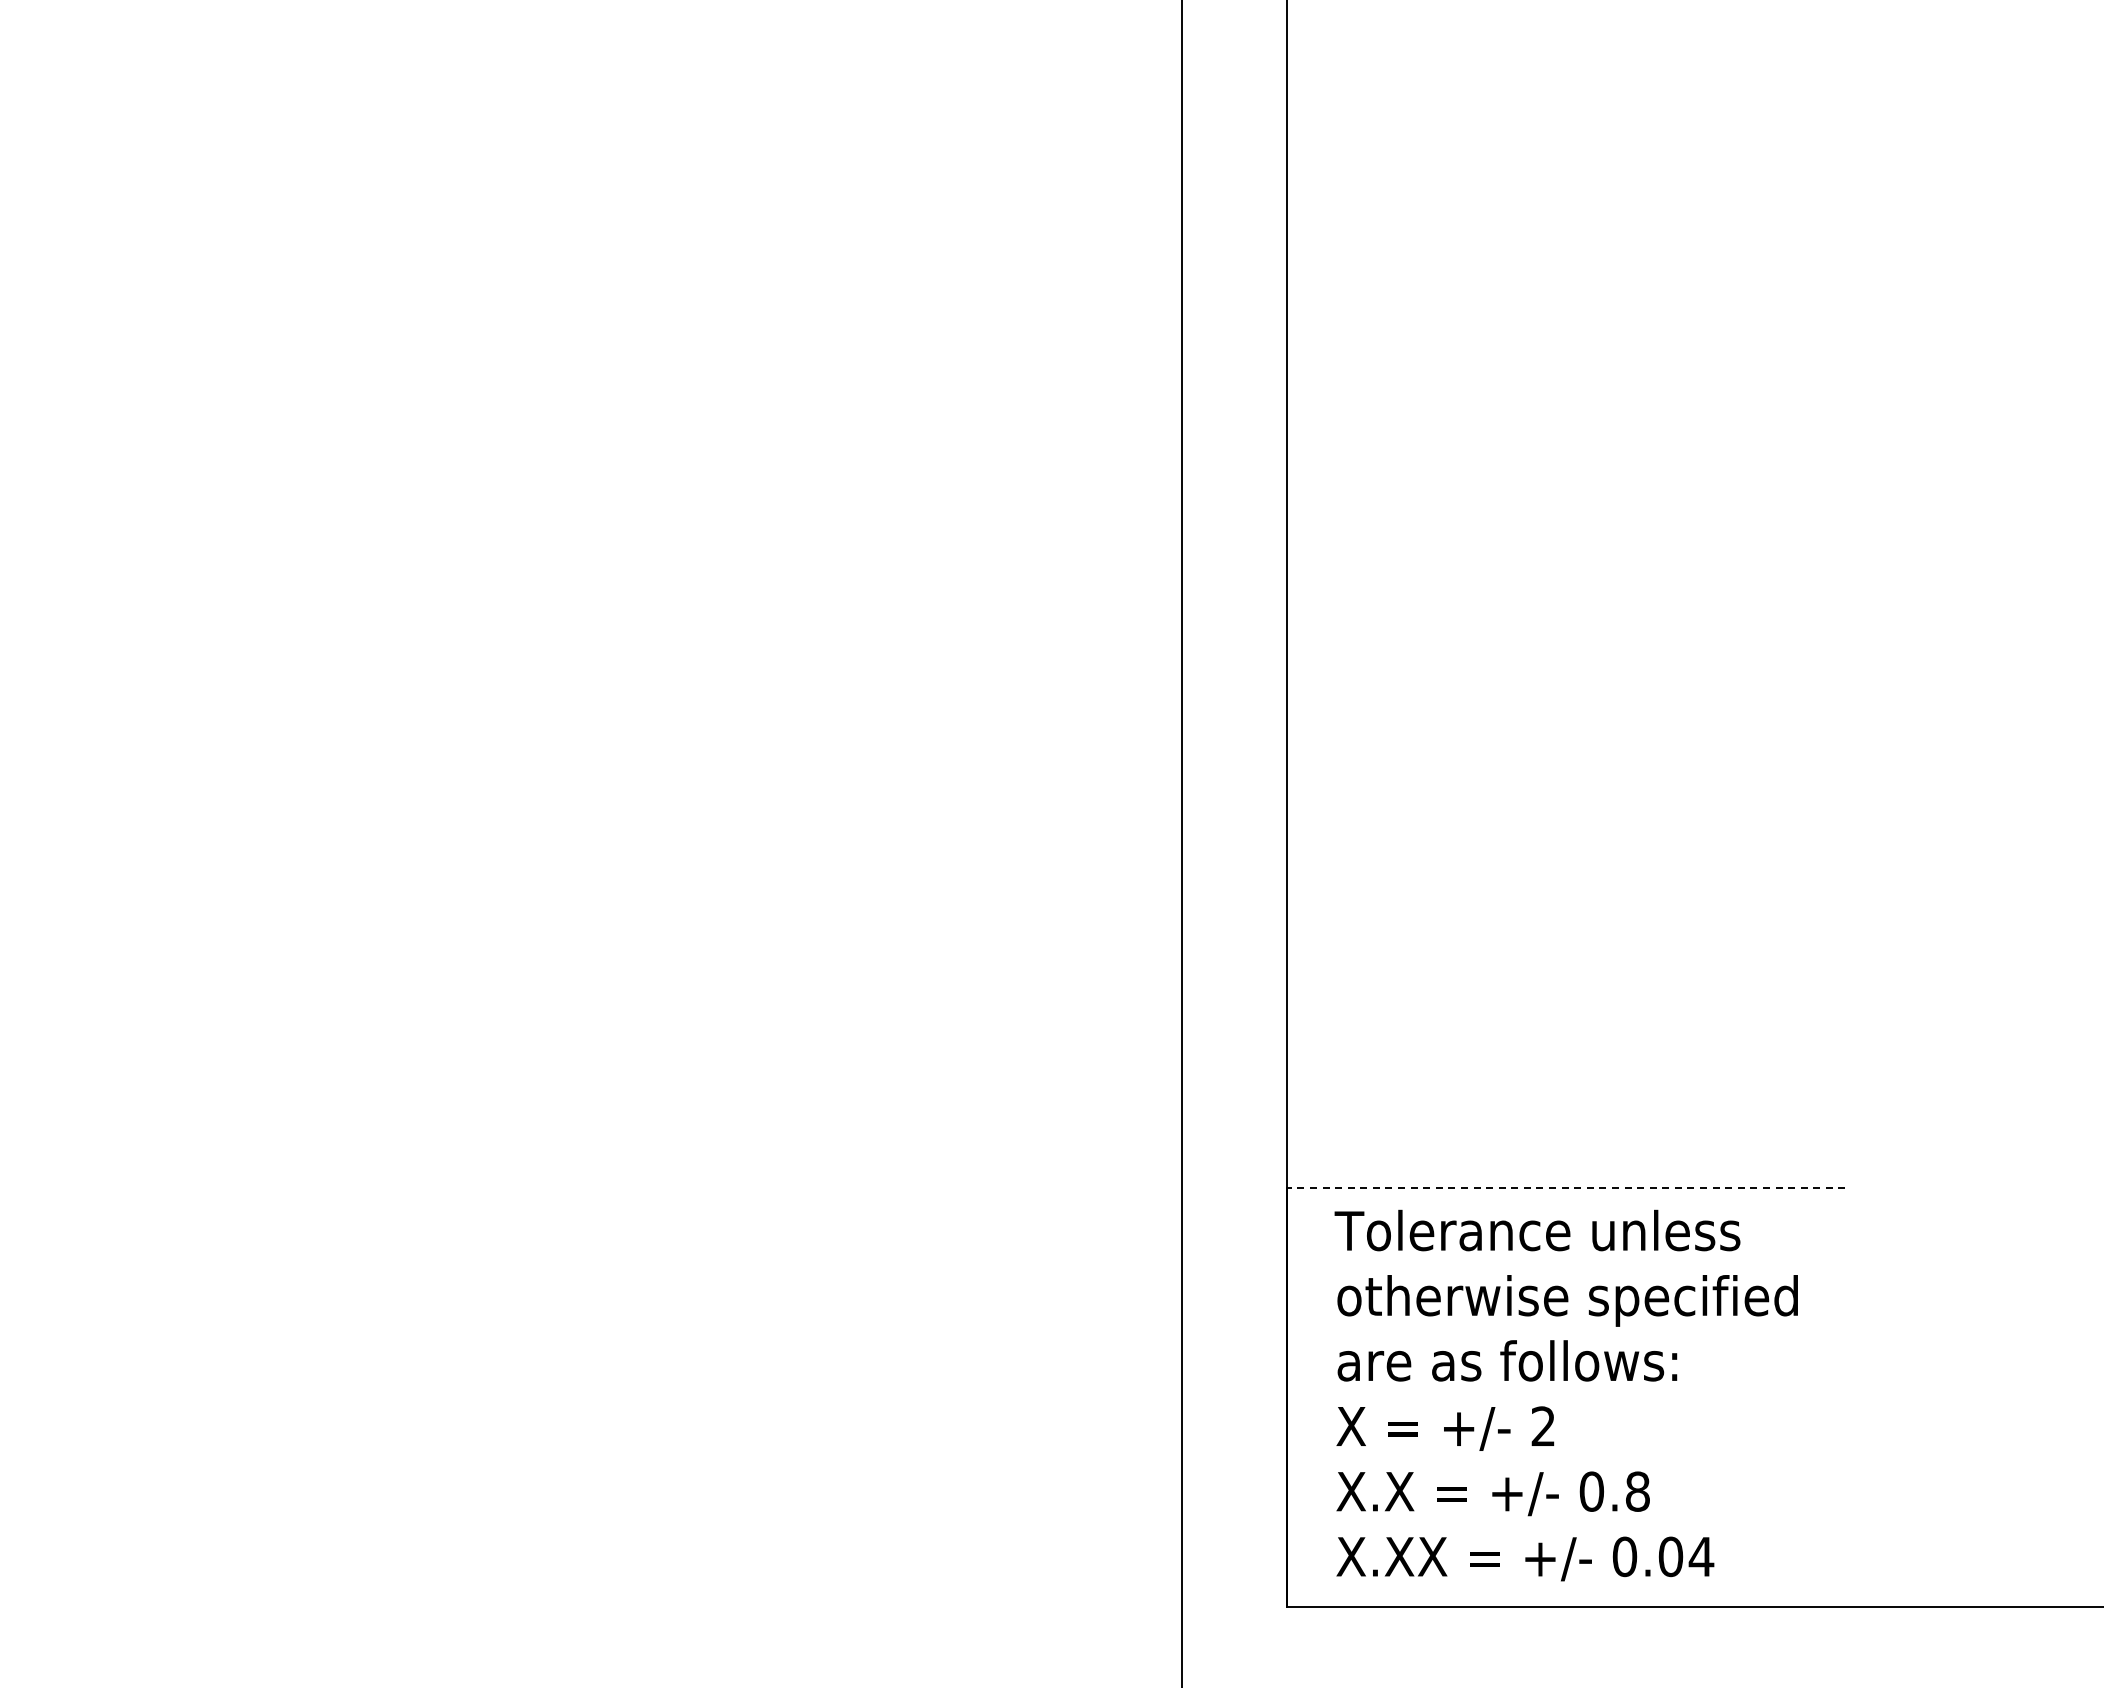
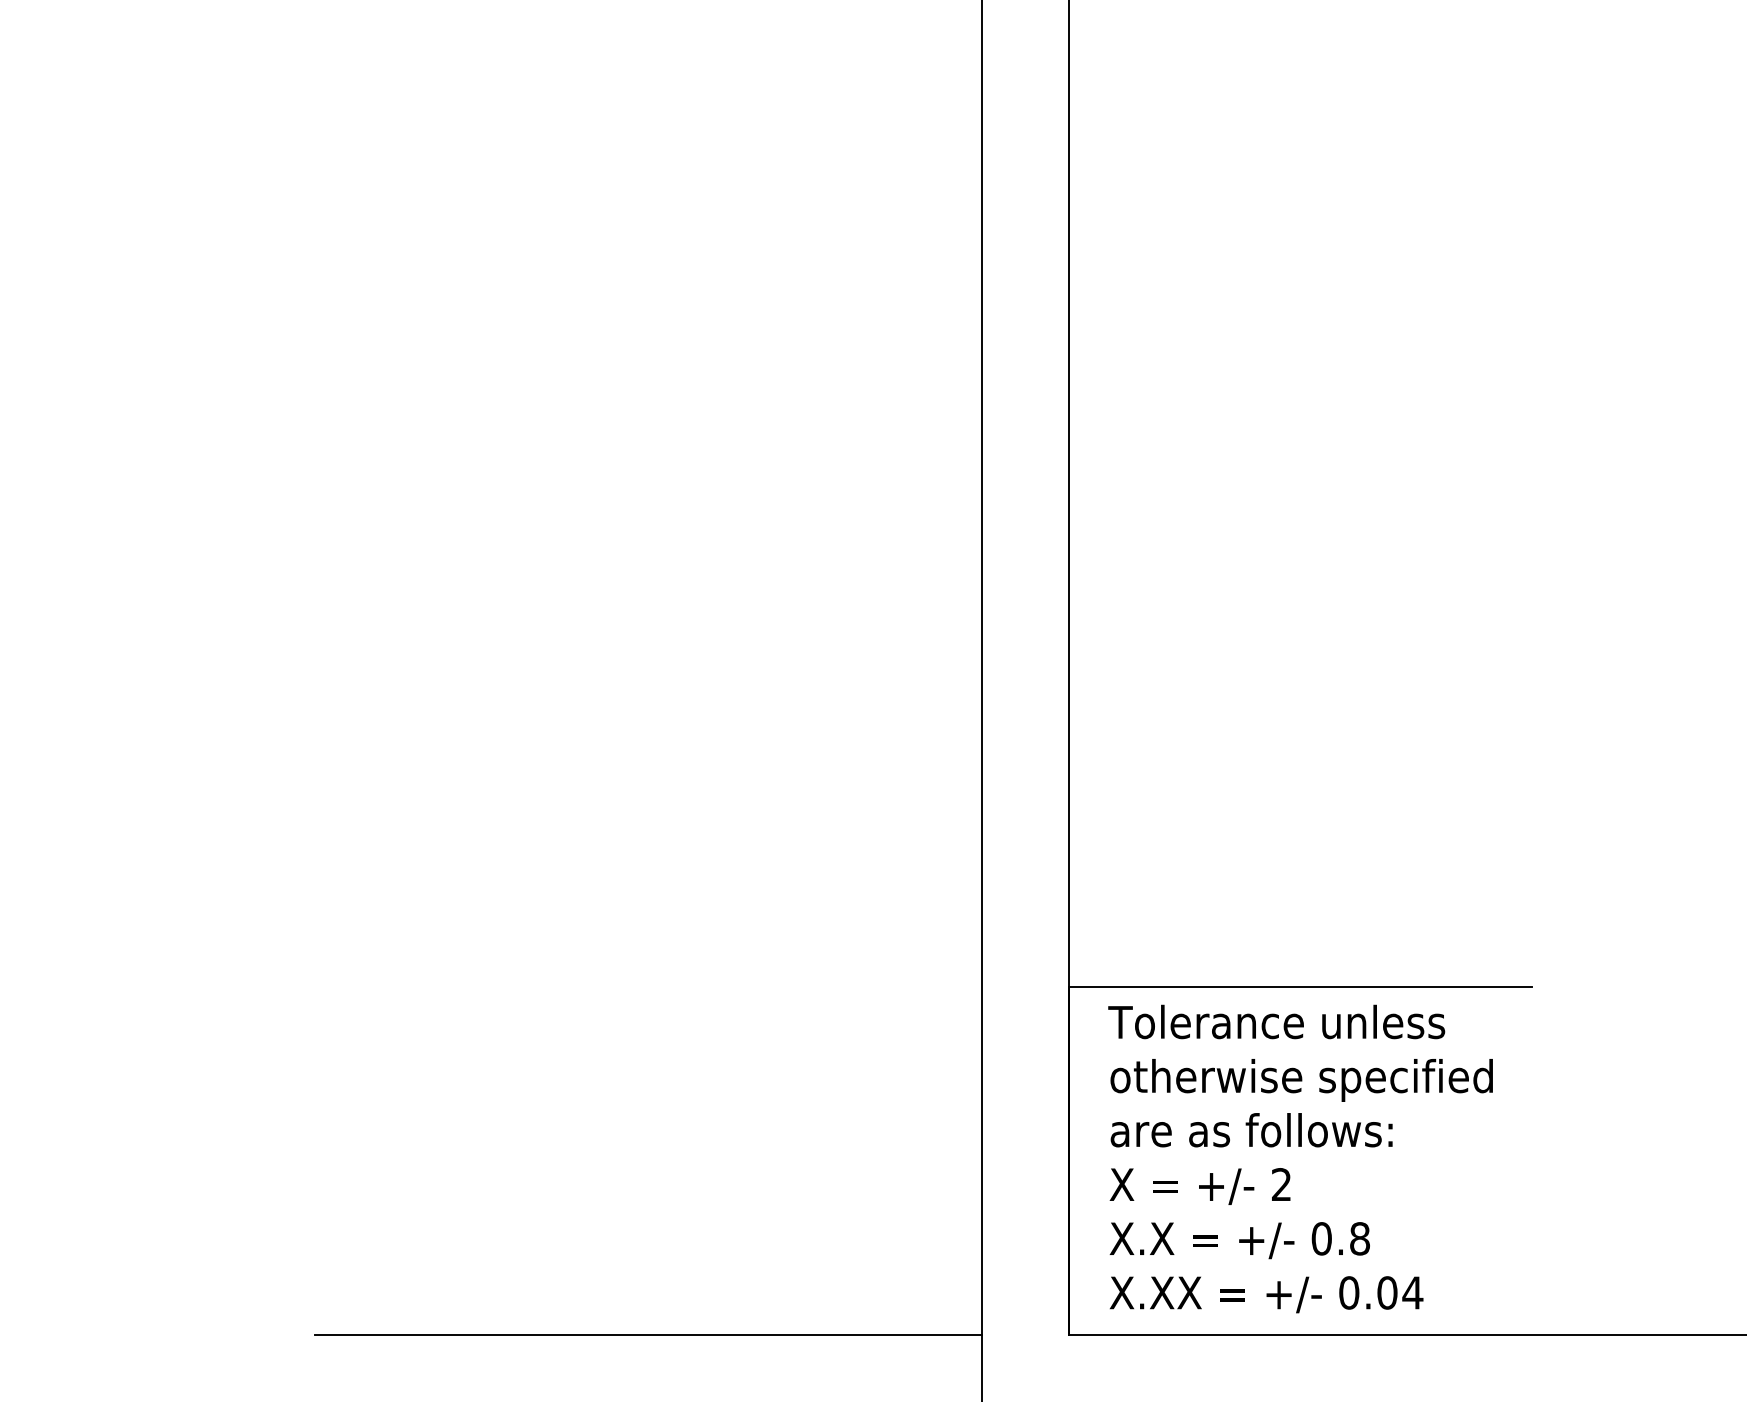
line: (1565, 1188) -> (1299, 987), dashed -> solid
line: (780, 1607) -> (648, 1335), added

